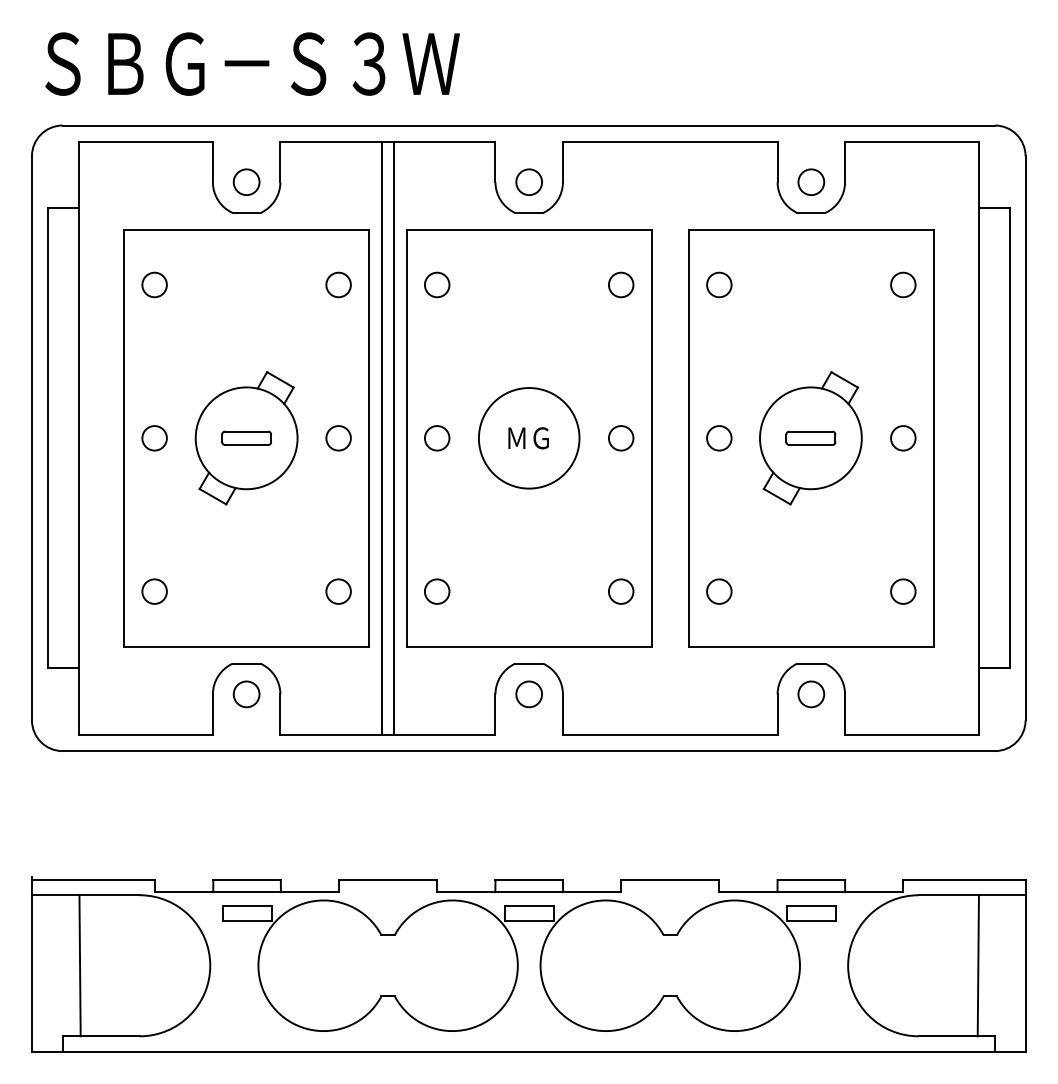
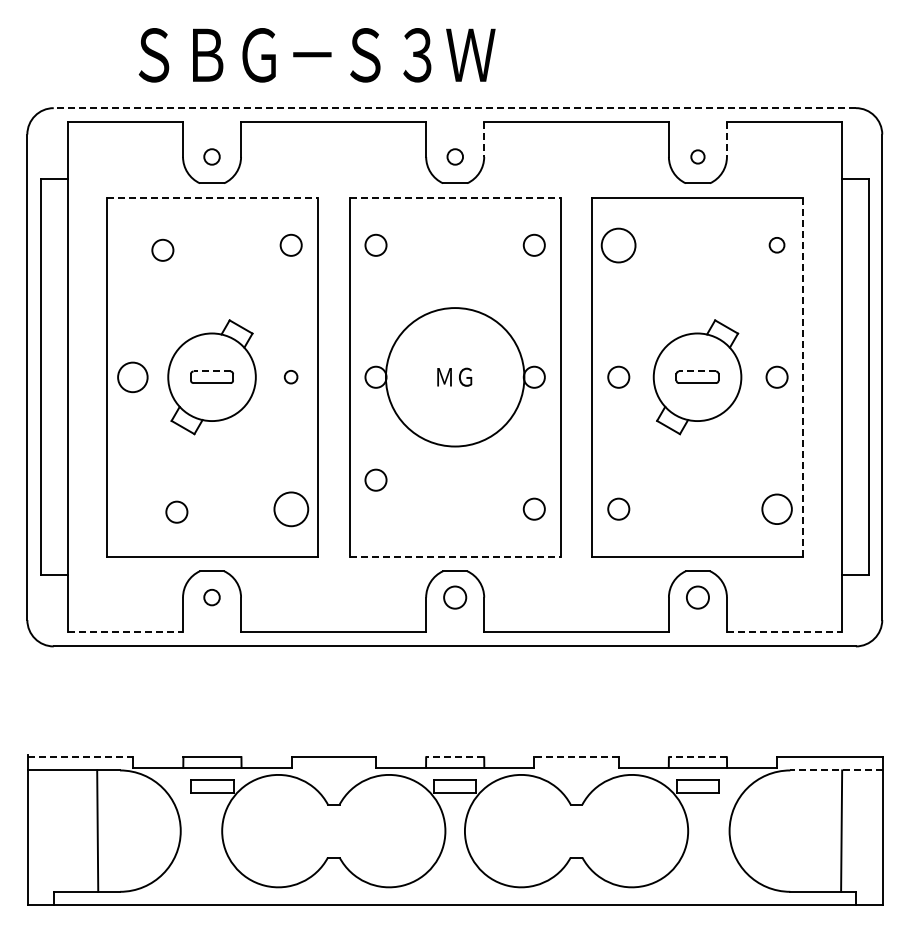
text: (251, 64) -> (316, 55), moved
line: (528, 125) -> (454, 108), solid -> dashed
line: (563, 163) -> (484, 140), solid -> dashed
line: (844, 163) -> (726, 140), solid -> dashed
circle: (246, 181) -> (211, 156), size x0.7
circle: (529, 181) -> (455, 156), size x0.7
circle: (810, 181) -> (697, 156), size x0.6
line: (247, 229) -> (212, 197), solid -> dashed
line: (529, 229) -> (455, 197), solid -> dashed
circle: (154, 283) -> (162, 249), moved
circle: (719, 283) -> (618, 244), size x1.6
circle: (902, 283) -> (776, 244), size x0.7
line: (246, 431) -> (211, 371), solid -> dashed
line: (810, 431) -> (697, 371), solid -> dashed
circle: (154, 437) -> (132, 376), size x1.4
circle: (337, 437) -> (290, 376), size x0.6
line: (381, 438) -> (328, 377), removed
line: (393, 438) -> (338, 377), removed
circle: (528, 438) -> (454, 377), size x1.6
line: (934, 438) -> (803, 377), solid -> dashed
circle: (154, 590) -> (176, 511), moved
circle: (337, 590) -> (290, 508), size x1.6
circle: (436, 590) -> (375, 479), moved
circle: (902, 590) -> (776, 508), size x1.4
line: (529, 646) -> (455, 556), solid -> dashed
circle: (246, 694) -> (211, 597), size x0.7
line: (146, 734) -> (125, 632), solid -> dashed
line: (911, 734) -> (784, 632), solid -> dashed
line: (93, 880) -> (80, 757), solid -> dashed
line: (528, 880) -> (454, 757), solid -> dashed
line: (670, 880) -> (576, 757), solid -> dashed
line: (810, 880) -> (697, 757), solid -> dashed
line: (971, 895) -> (835, 770), solid -> dashed
line: (79, 965) -> (97, 830), moved

